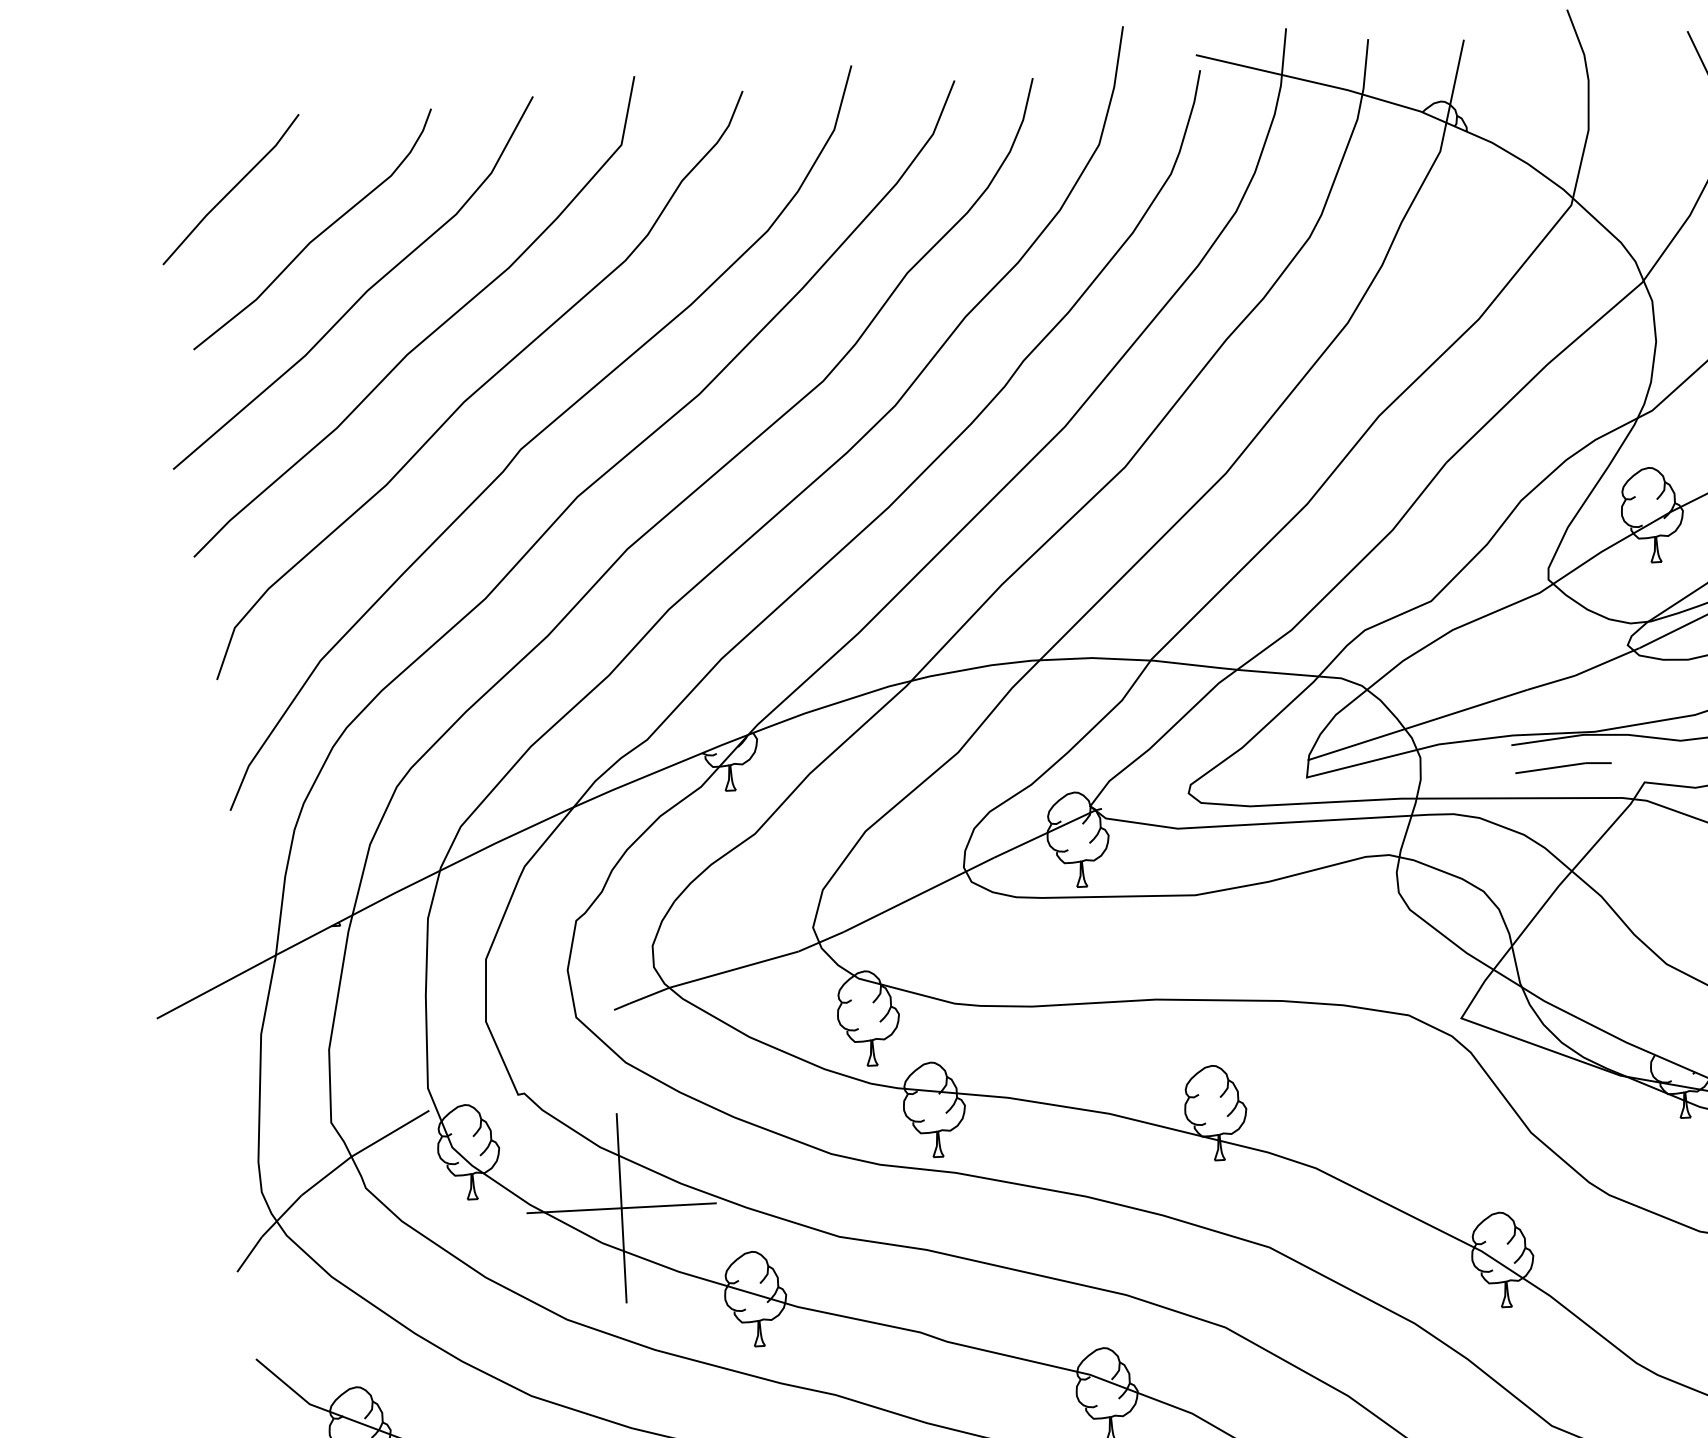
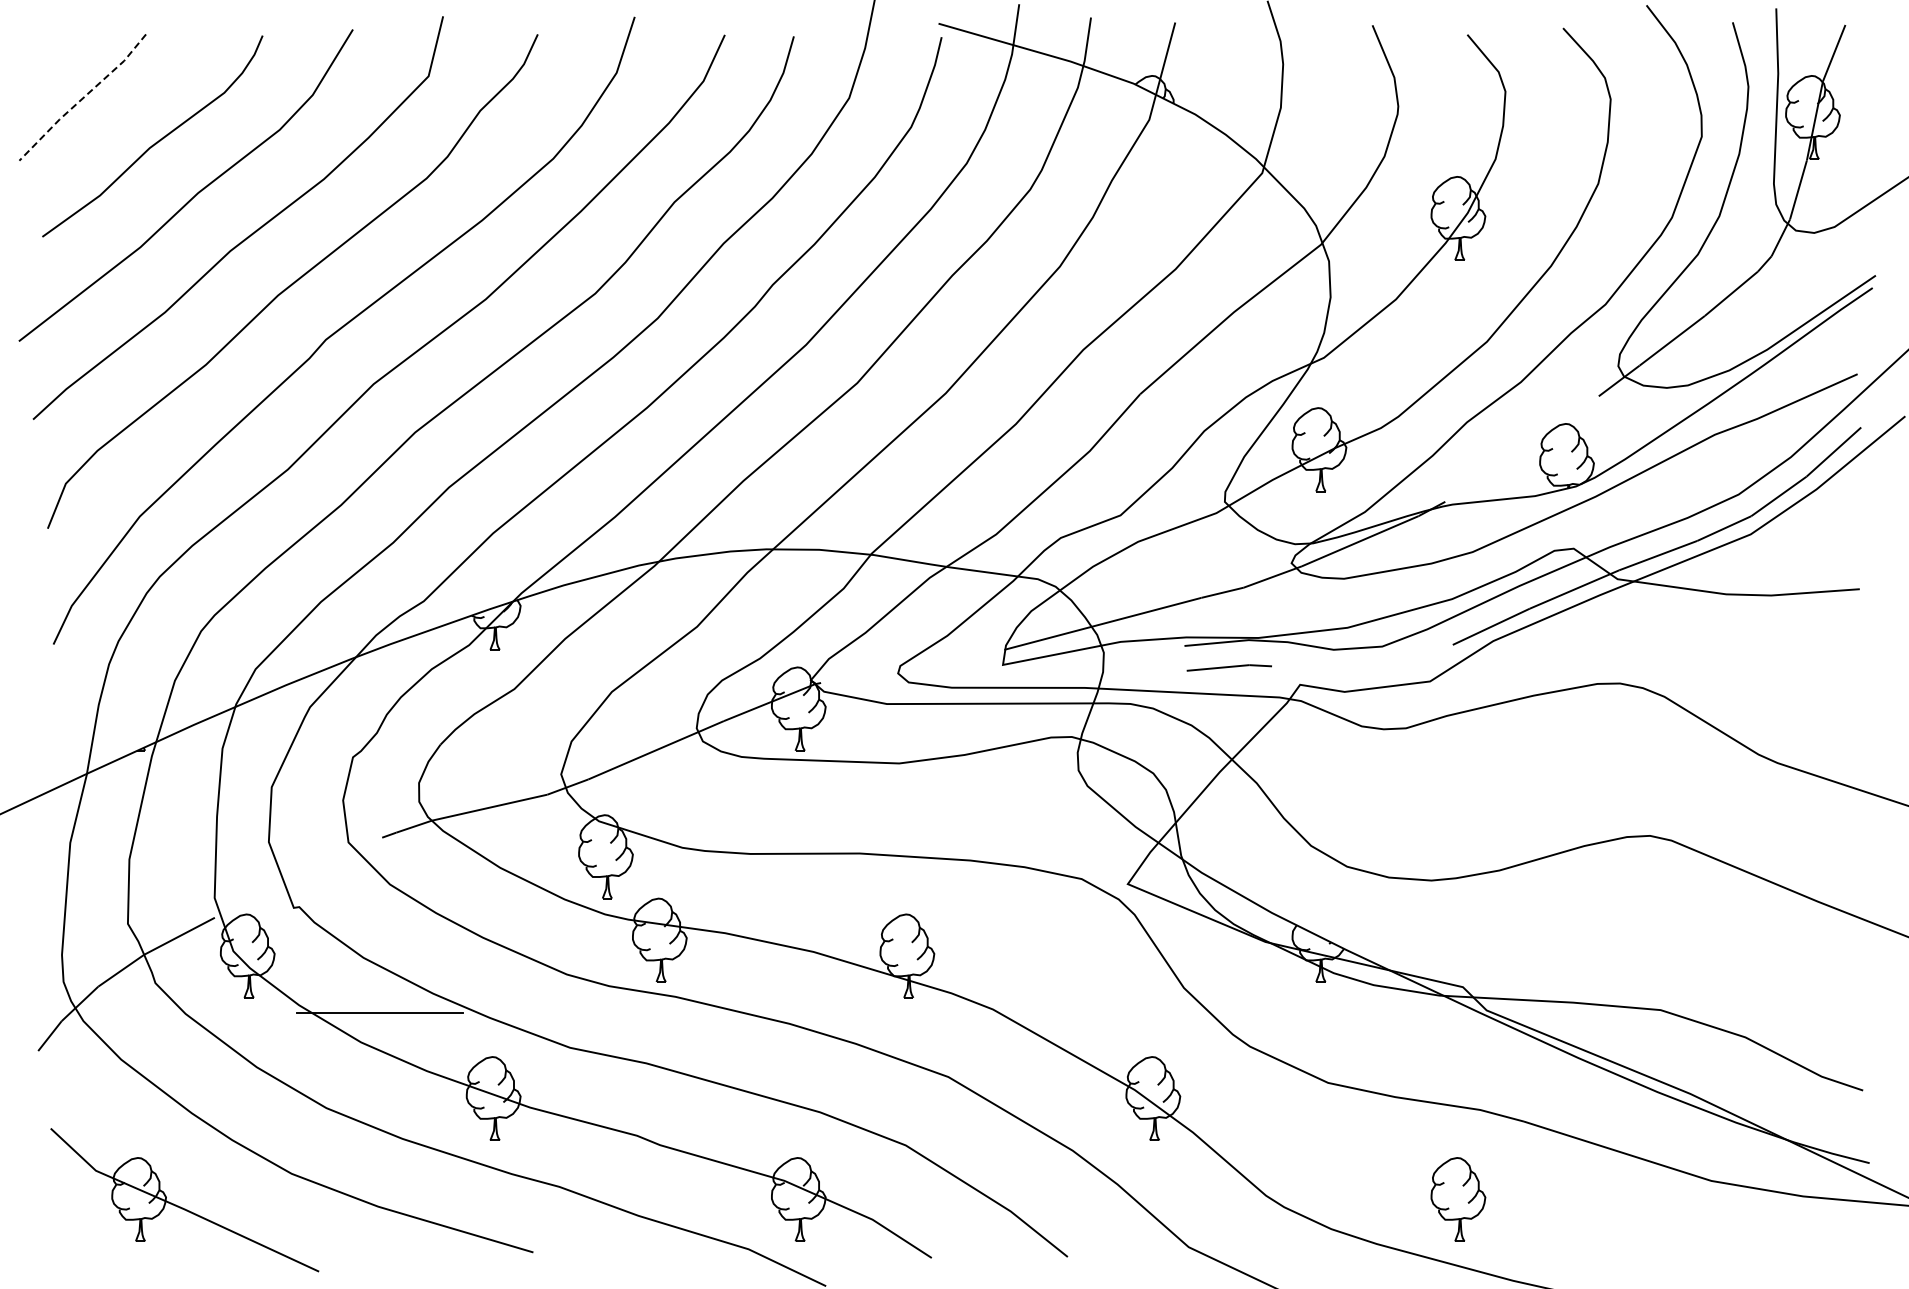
line: (231, 190) -> (83, 98), solid -> dashed
line: (621, 1208) -> (379, 1012), removed

